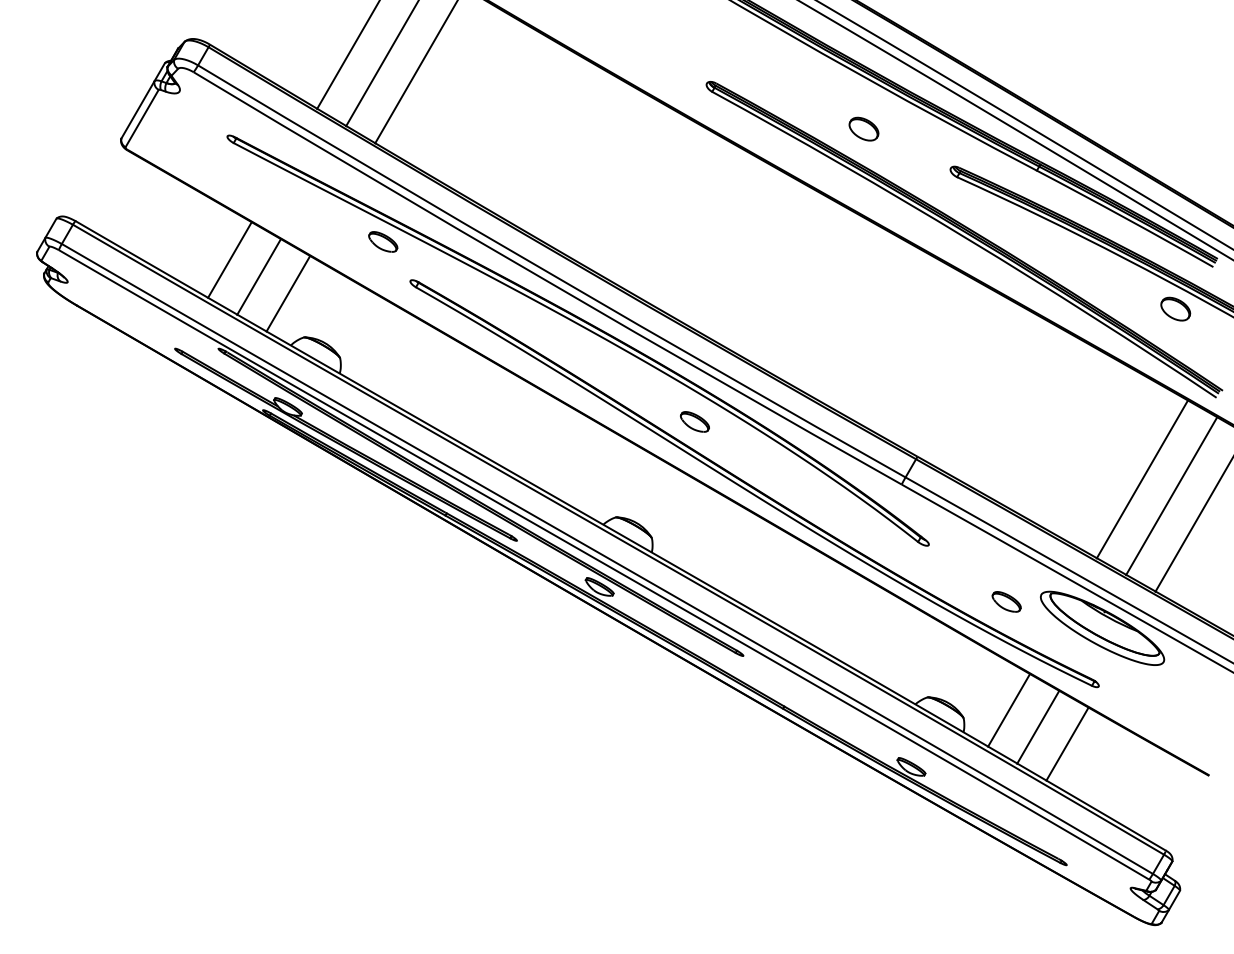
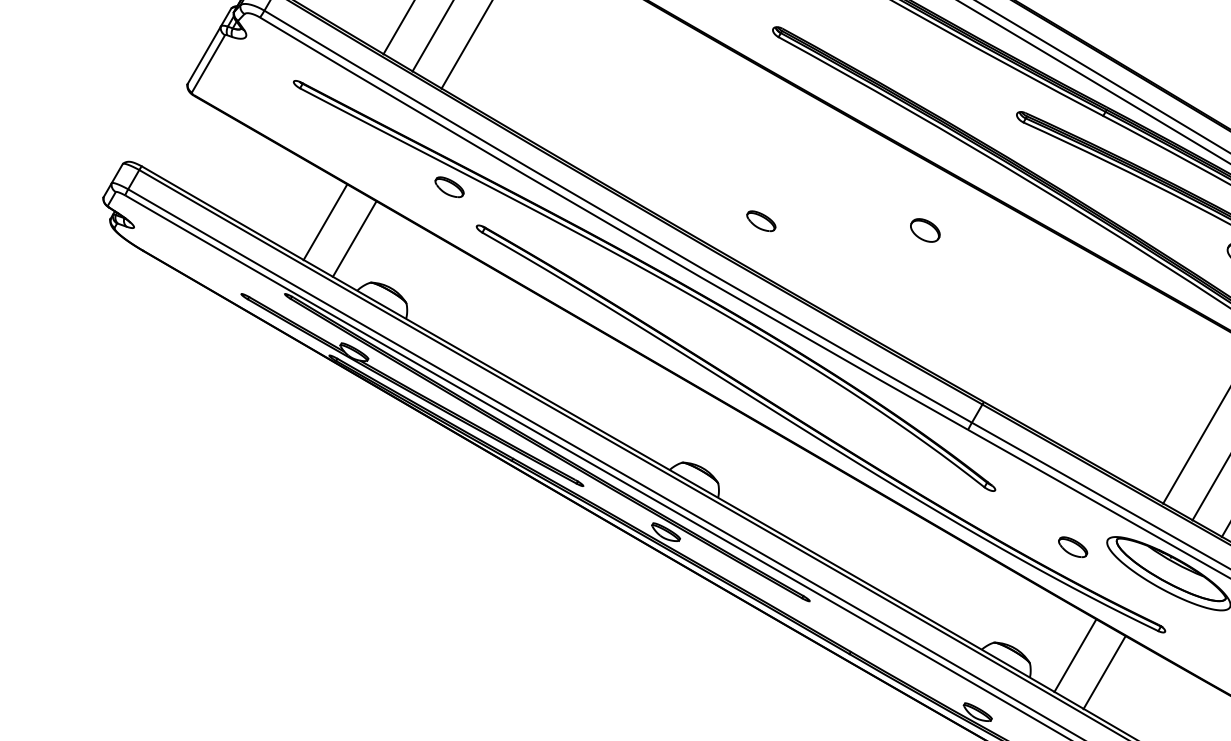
part: (863, 128) -> (924, 229), moved
line: (229, 259) -> (295, 204), removed
part: (694, 421) -> (760, 220), moved
line: (1067, 743) -> (1133, 688), removed

